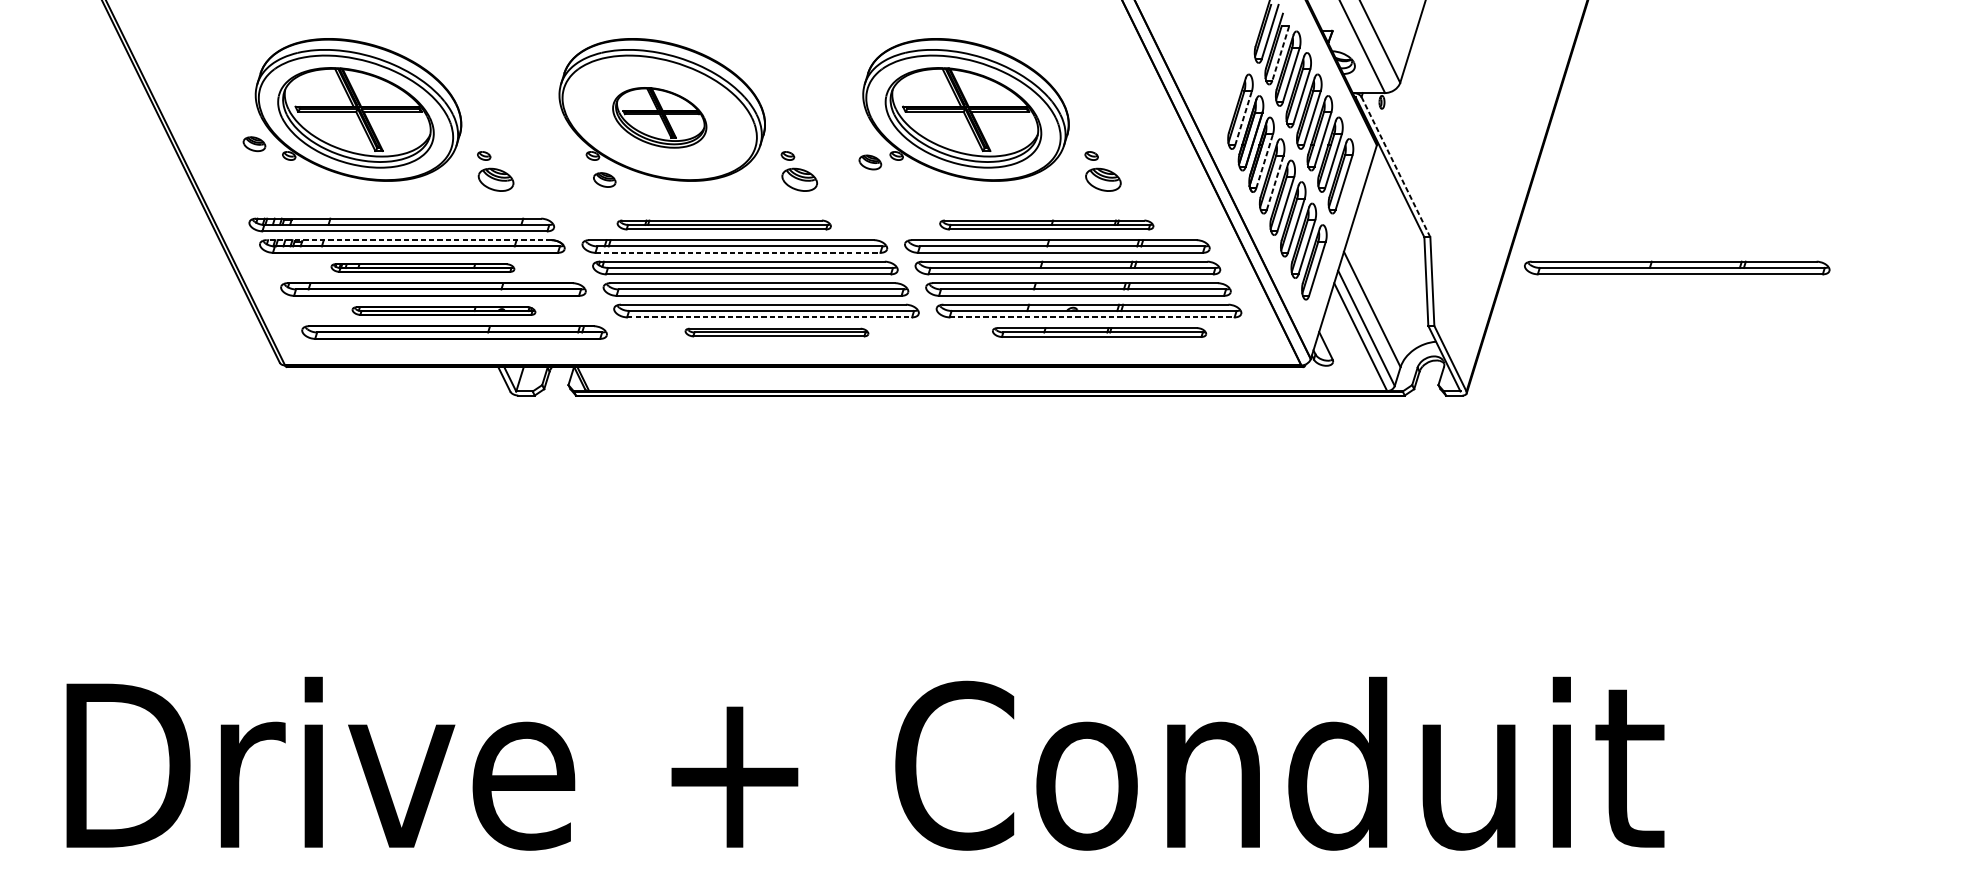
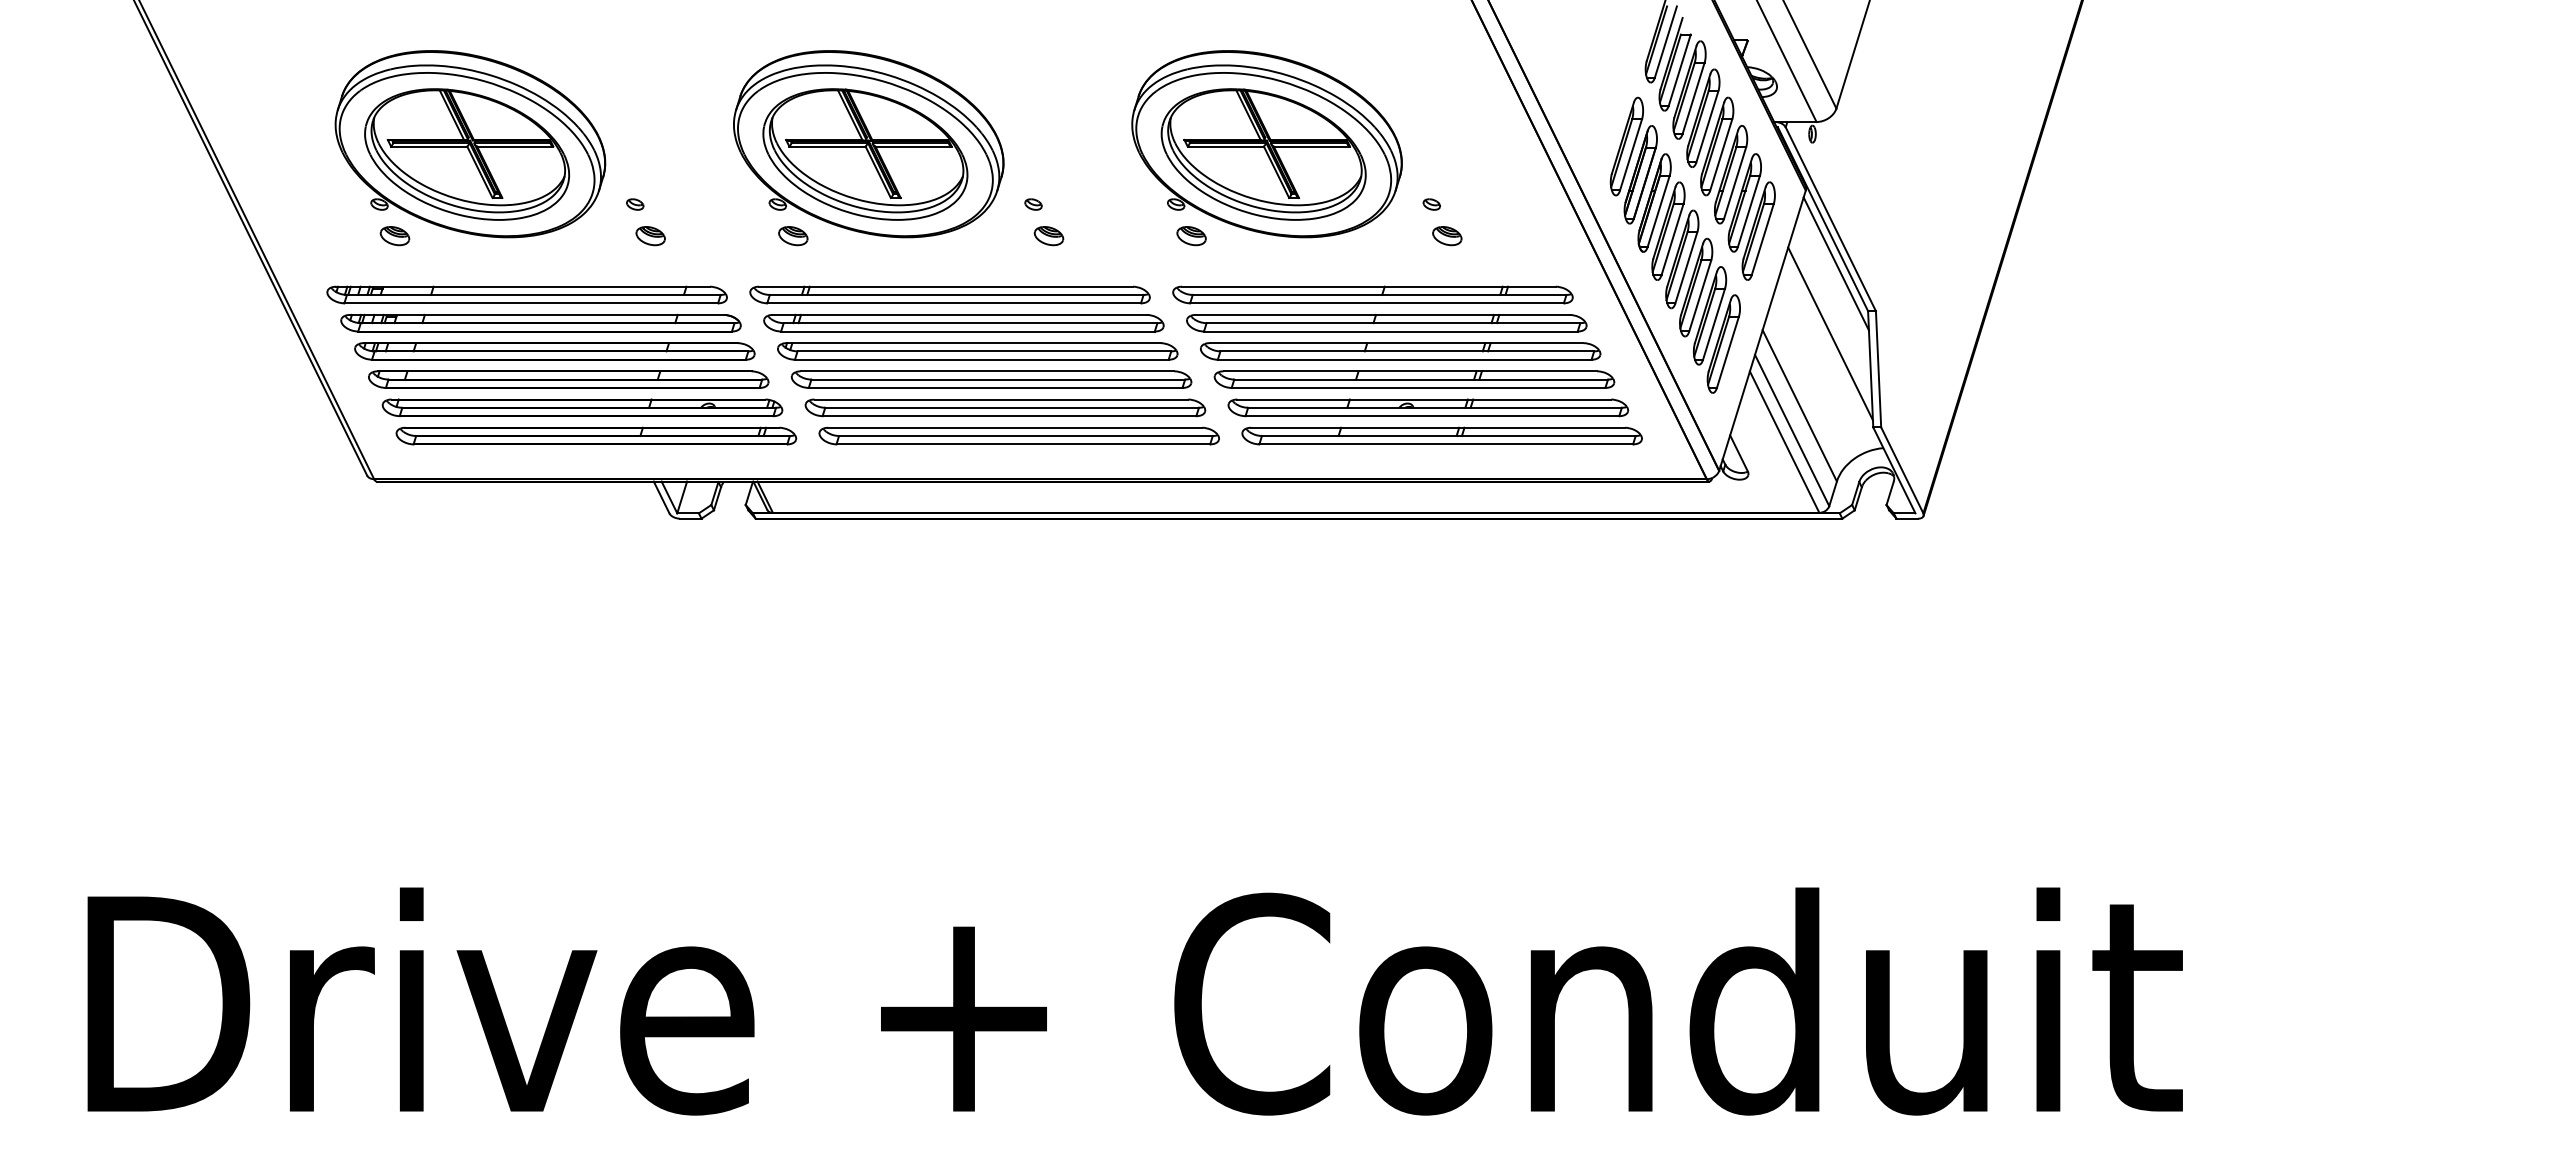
line: (1280, 53) -> (1679, 70), dashed -> solid
part: (659, 117) -> (865, 154), size x1.67
line: (1243, 117) -> (1631, 154), dashed -> solid
part: (254, 144) -> (394, 236), moved
line: (1264, 160) -> (1658, 210), dashed -> solid
part: (870, 162) -> (1191, 236), moved
line: (1395, 166) -> (1830, 218), dashed -> solid
part: (495, 180) -> (650, 236), size x0.62
part: (799, 180) -> (1048, 236), size x0.62
part: (1103, 180) -> (1447, 236), size x0.62
line: (1275, 182) -> (1672, 239), dashed -> solid
line: (1399, 200) -> (1835, 263), added
part: (723, 224) -> (949, 294), size x1.43
part: (1046, 224) -> (1372, 294), size x1.43
line: (408, 239) -> (536, 314), dashed -> solid
line: (737, 252) -> (967, 331), dashed -> solid
line: (1395, 254) -> (1830, 333), added
part: (422, 268) -> (554, 351), size x1.67
part: (1677, 268) -> (2199, 351), removed
part: (443, 310) -> (582, 407), size x1.67
line: (769, 317) -> (1009, 416), dashed -> solid
line: (1092, 317) -> (1432, 416), dashed -> solid
part: (776, 332) -> (1018, 435), size x1.67
part: (1099, 332) -> (1441, 435), size x1.43

